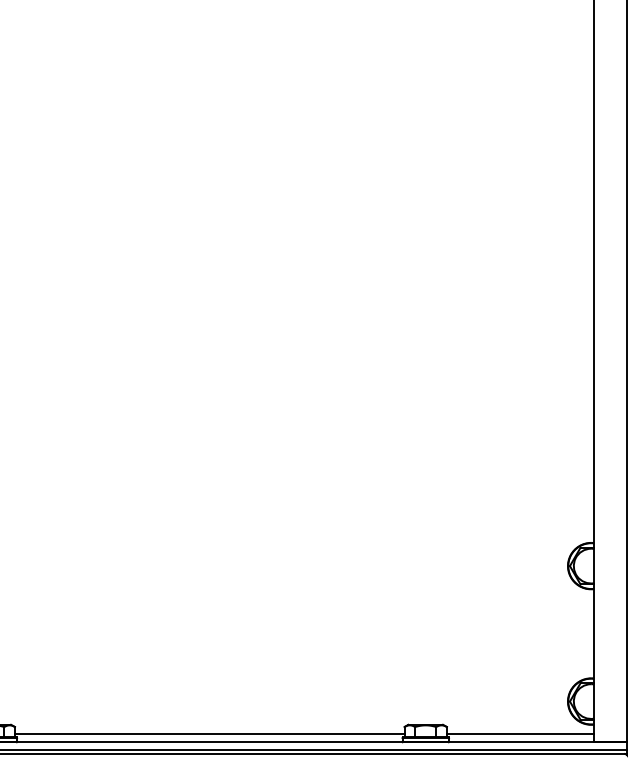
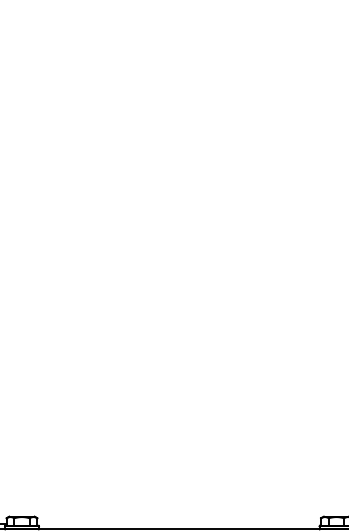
line: (209, 734) -> (179, 523), removed

